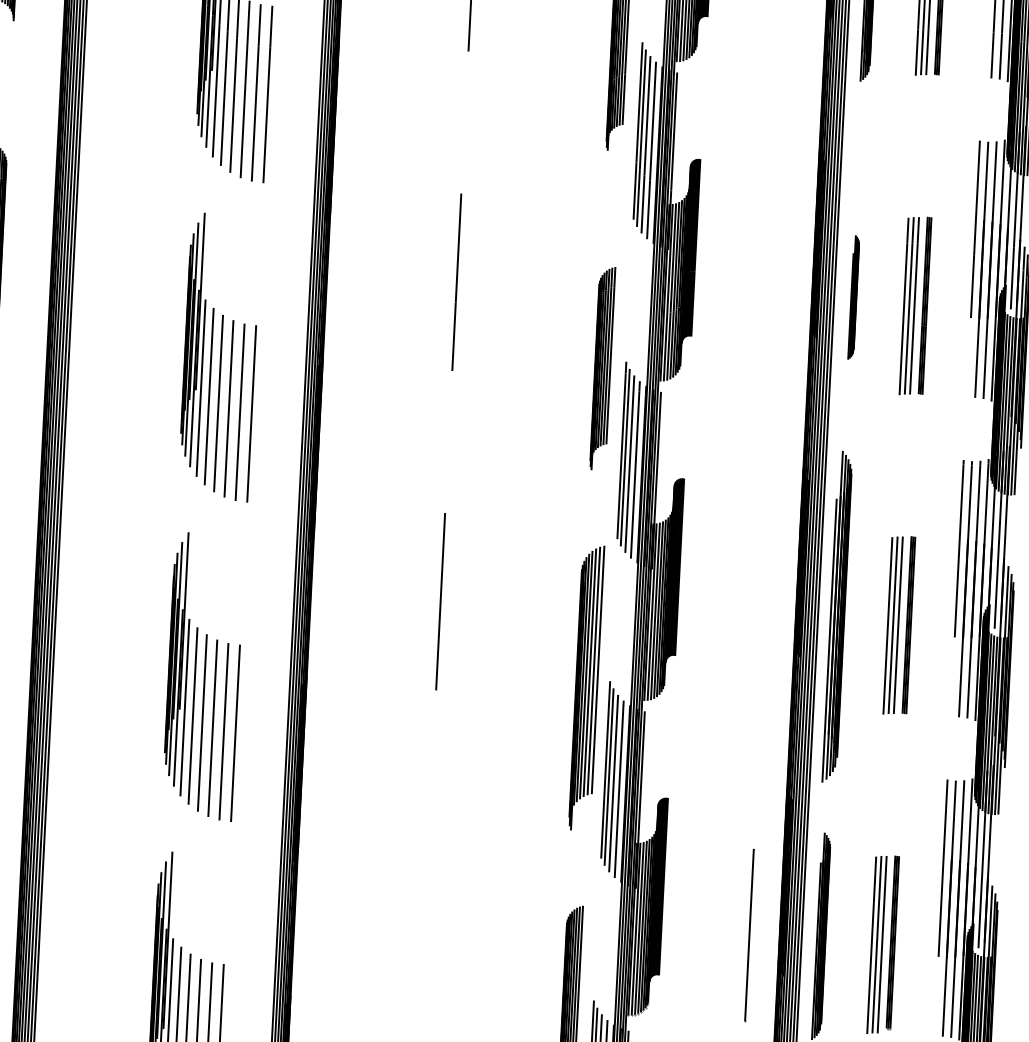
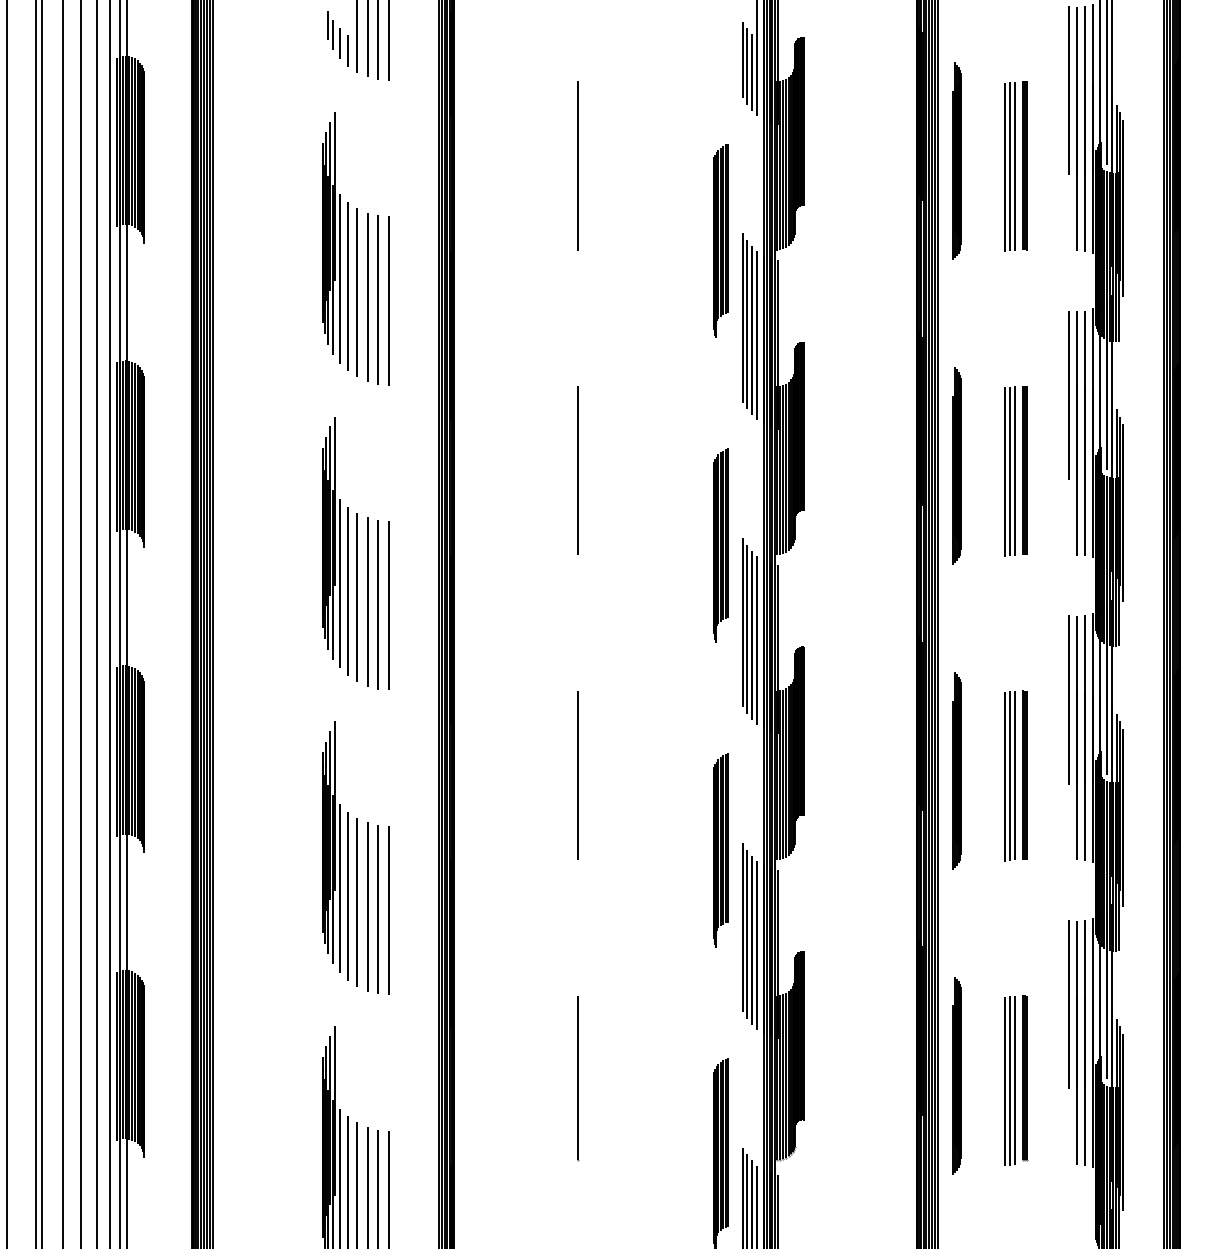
part: (853, 296) -> (956, 465), size x1.67
part: (837, 616) -> (956, 770), size x0.62
part: (585, 687) -> (720, 850), size x0.71
line: (749, 935) -> (578, 1078), moved

